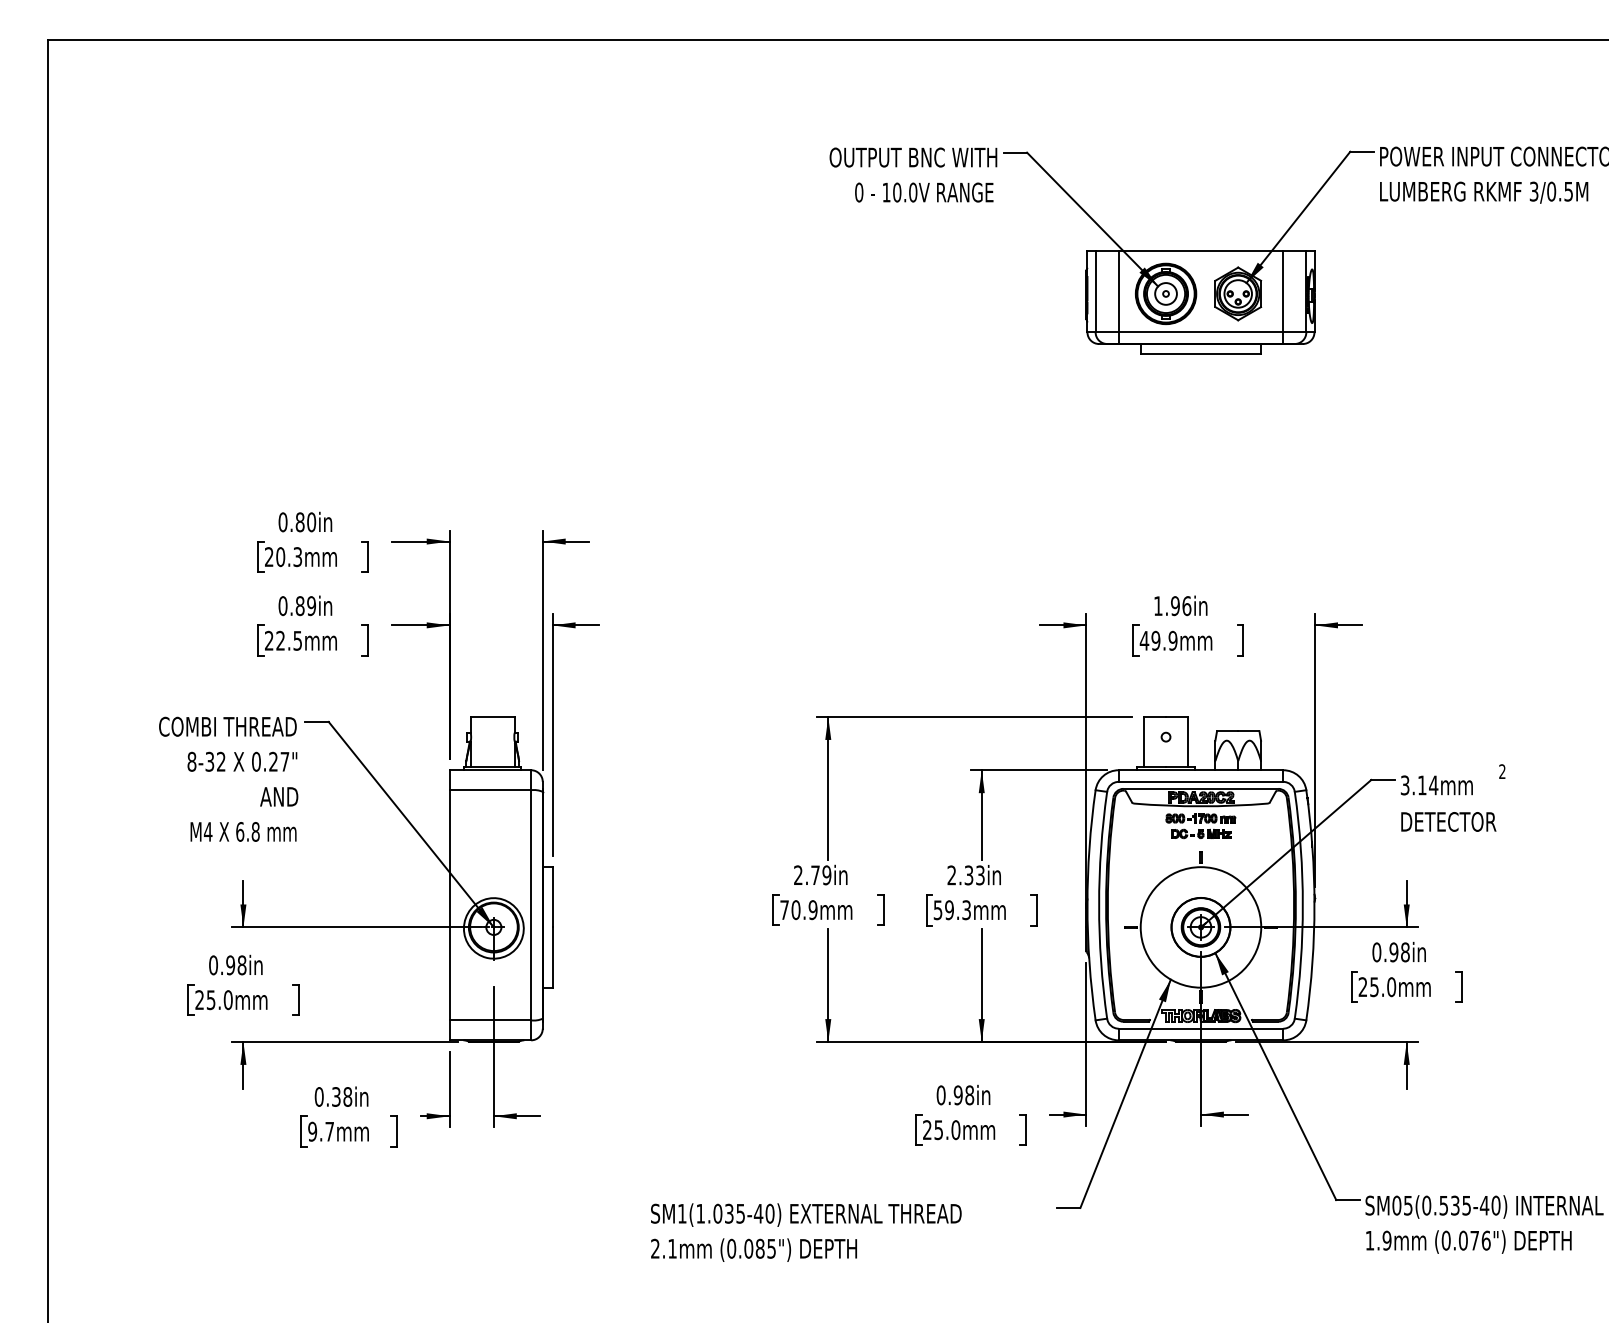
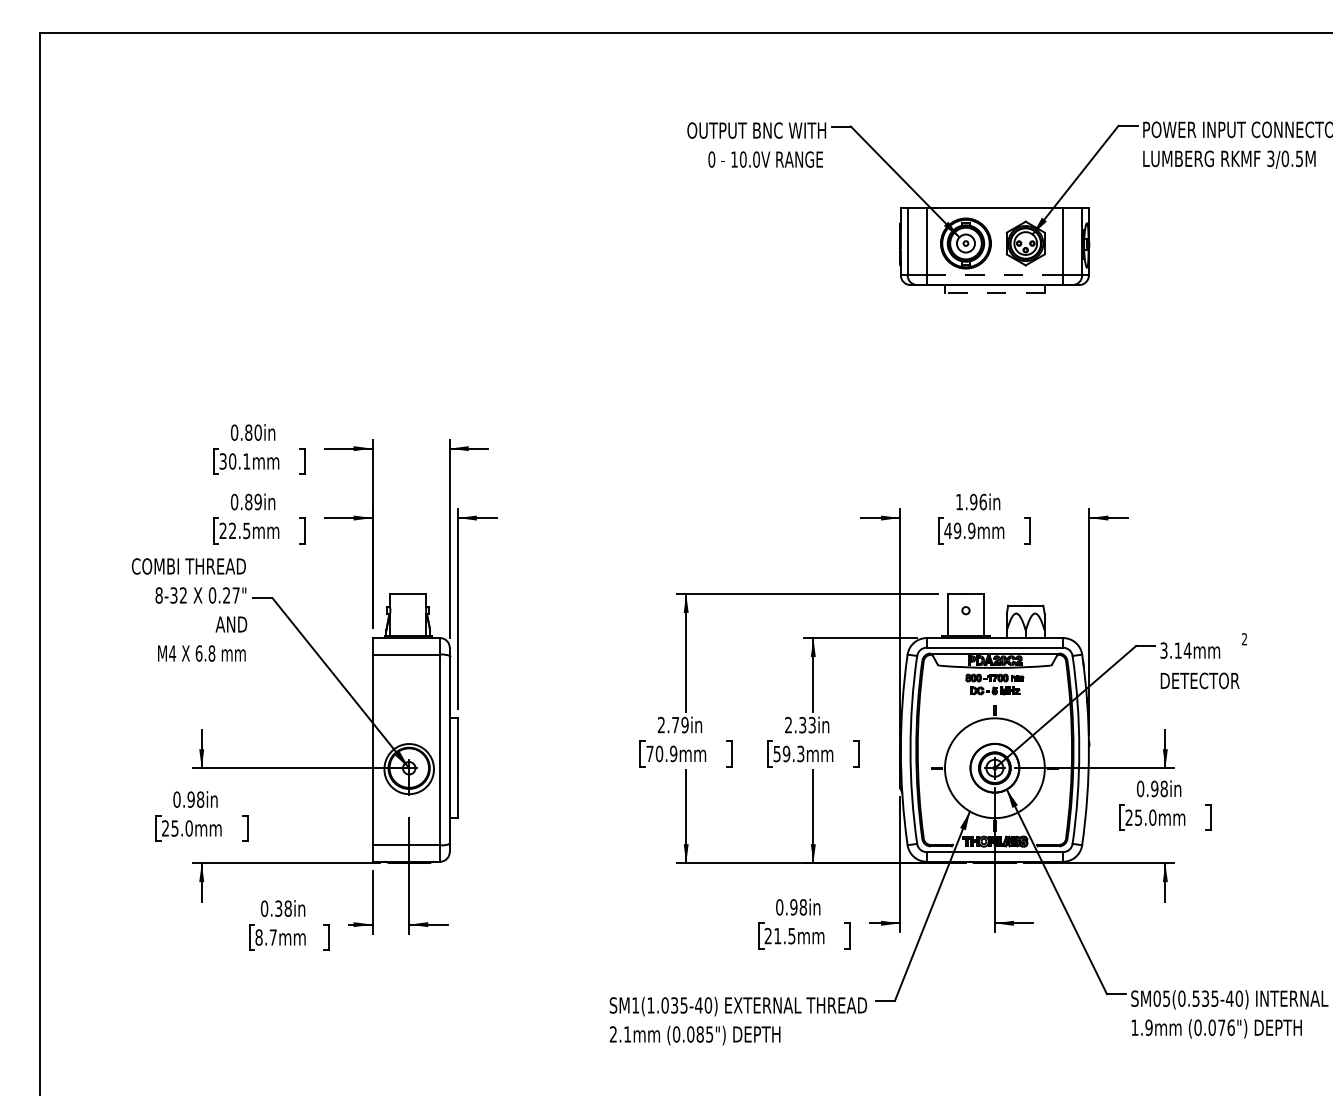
line: (1201, 332) -> (995, 275), solid -> dashed
line: (1200, 353) -> (994, 292), solid -> dashed
text: (283, 557) -> (234, 461), 20.3mm -> 30.1mm
text: (228, 778) -> (189, 609), moved
text: (947, 1130) -> (784, 936), 25.0mm -> 21.5mm
text: (312, 1131) -> (258, 937), 9.7mm -> 8.7mm
text: (806, 1232) -> (738, 1020), moved

